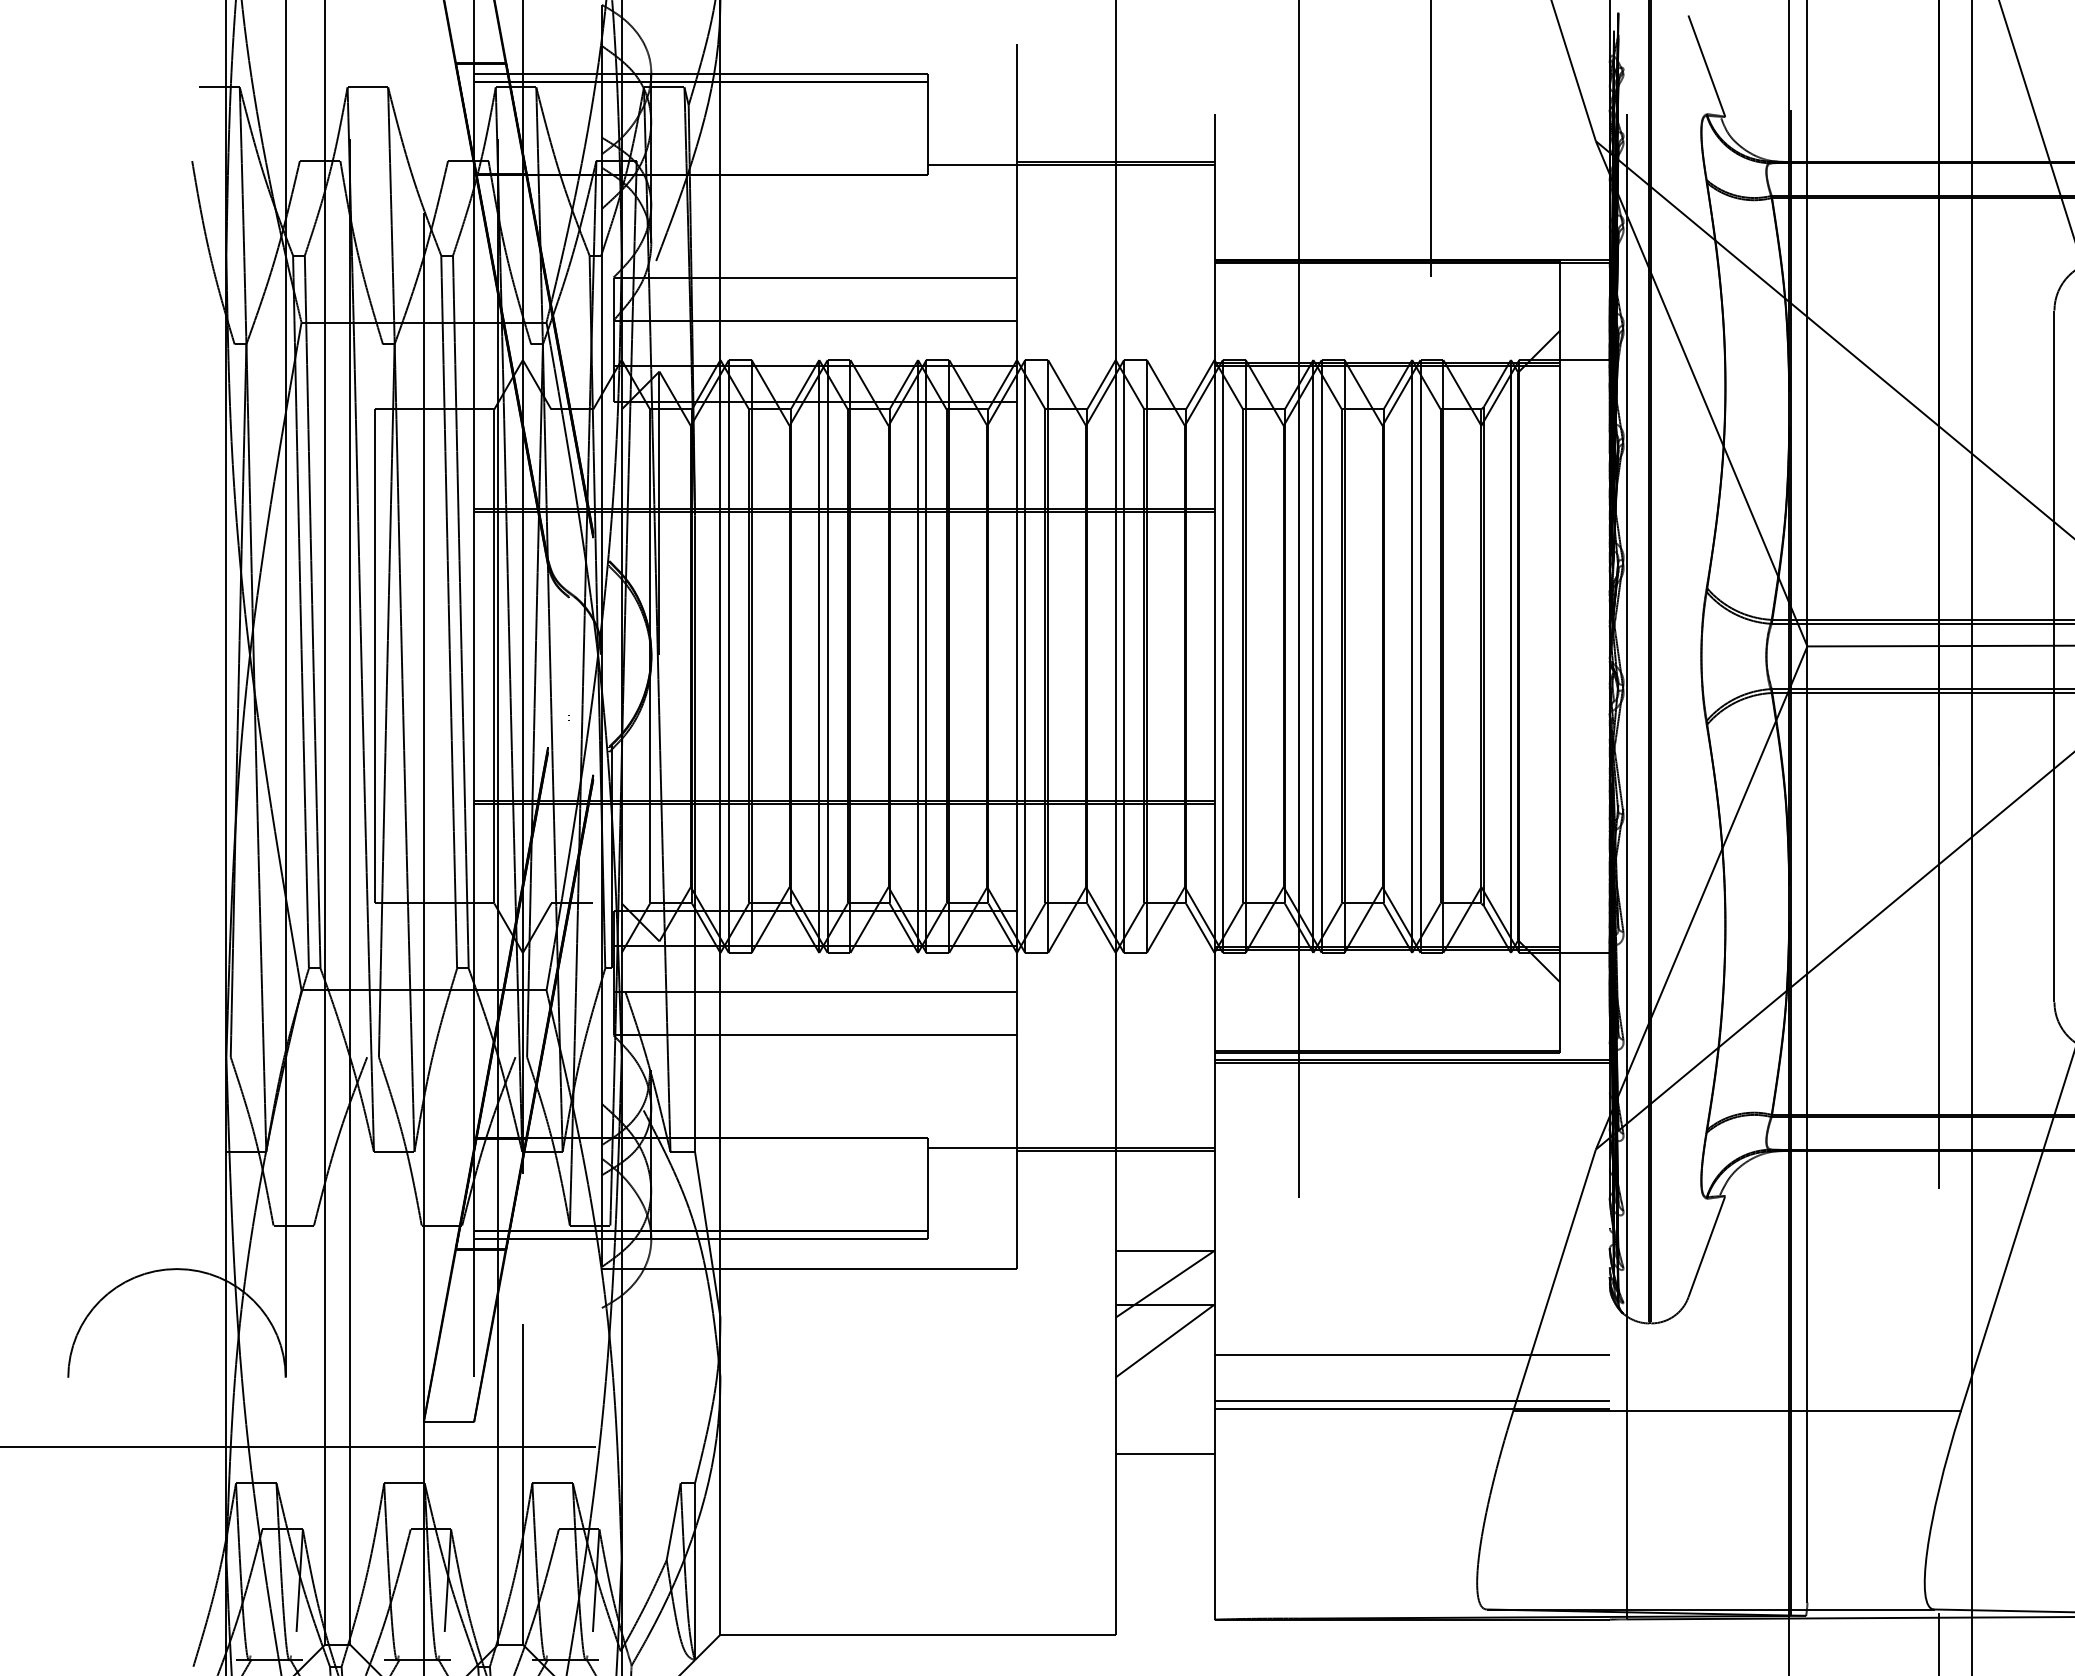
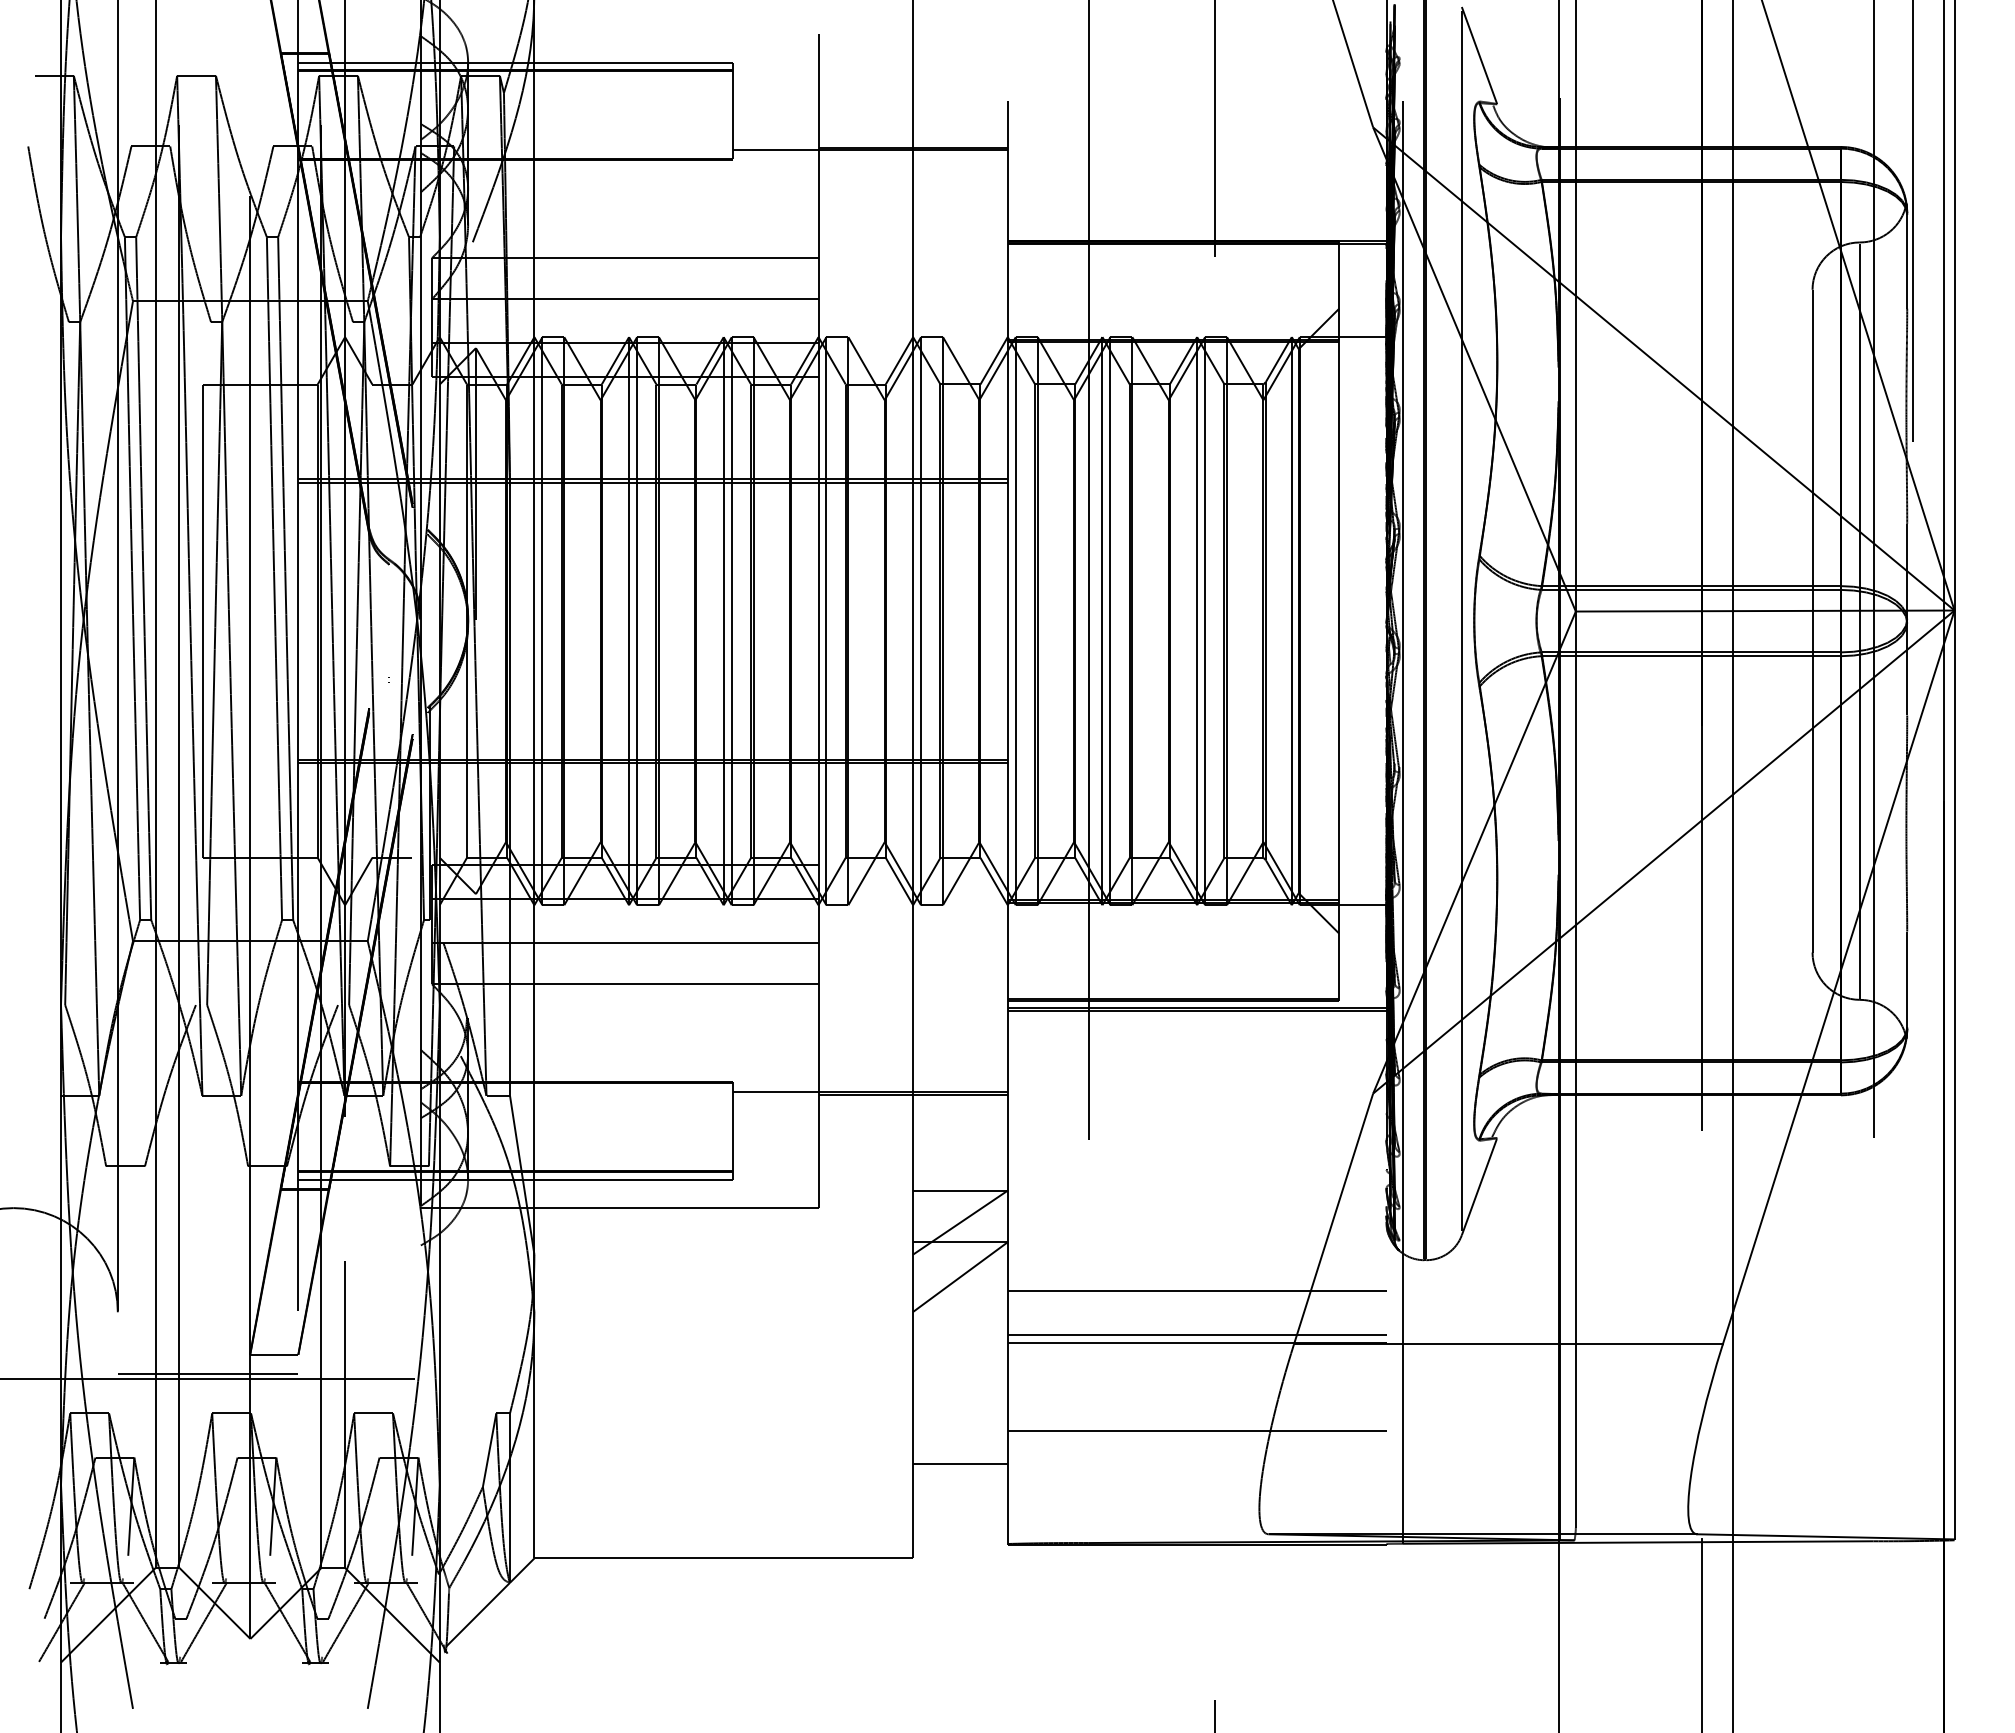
line: (1688, 656) -> (1461, 621), added
line: (379, 1441) -> (207, 1373), added
line: (1165, 1454) -> (960, 1463), moved
line: (1411, 1501) -> (1196, 1430), added

